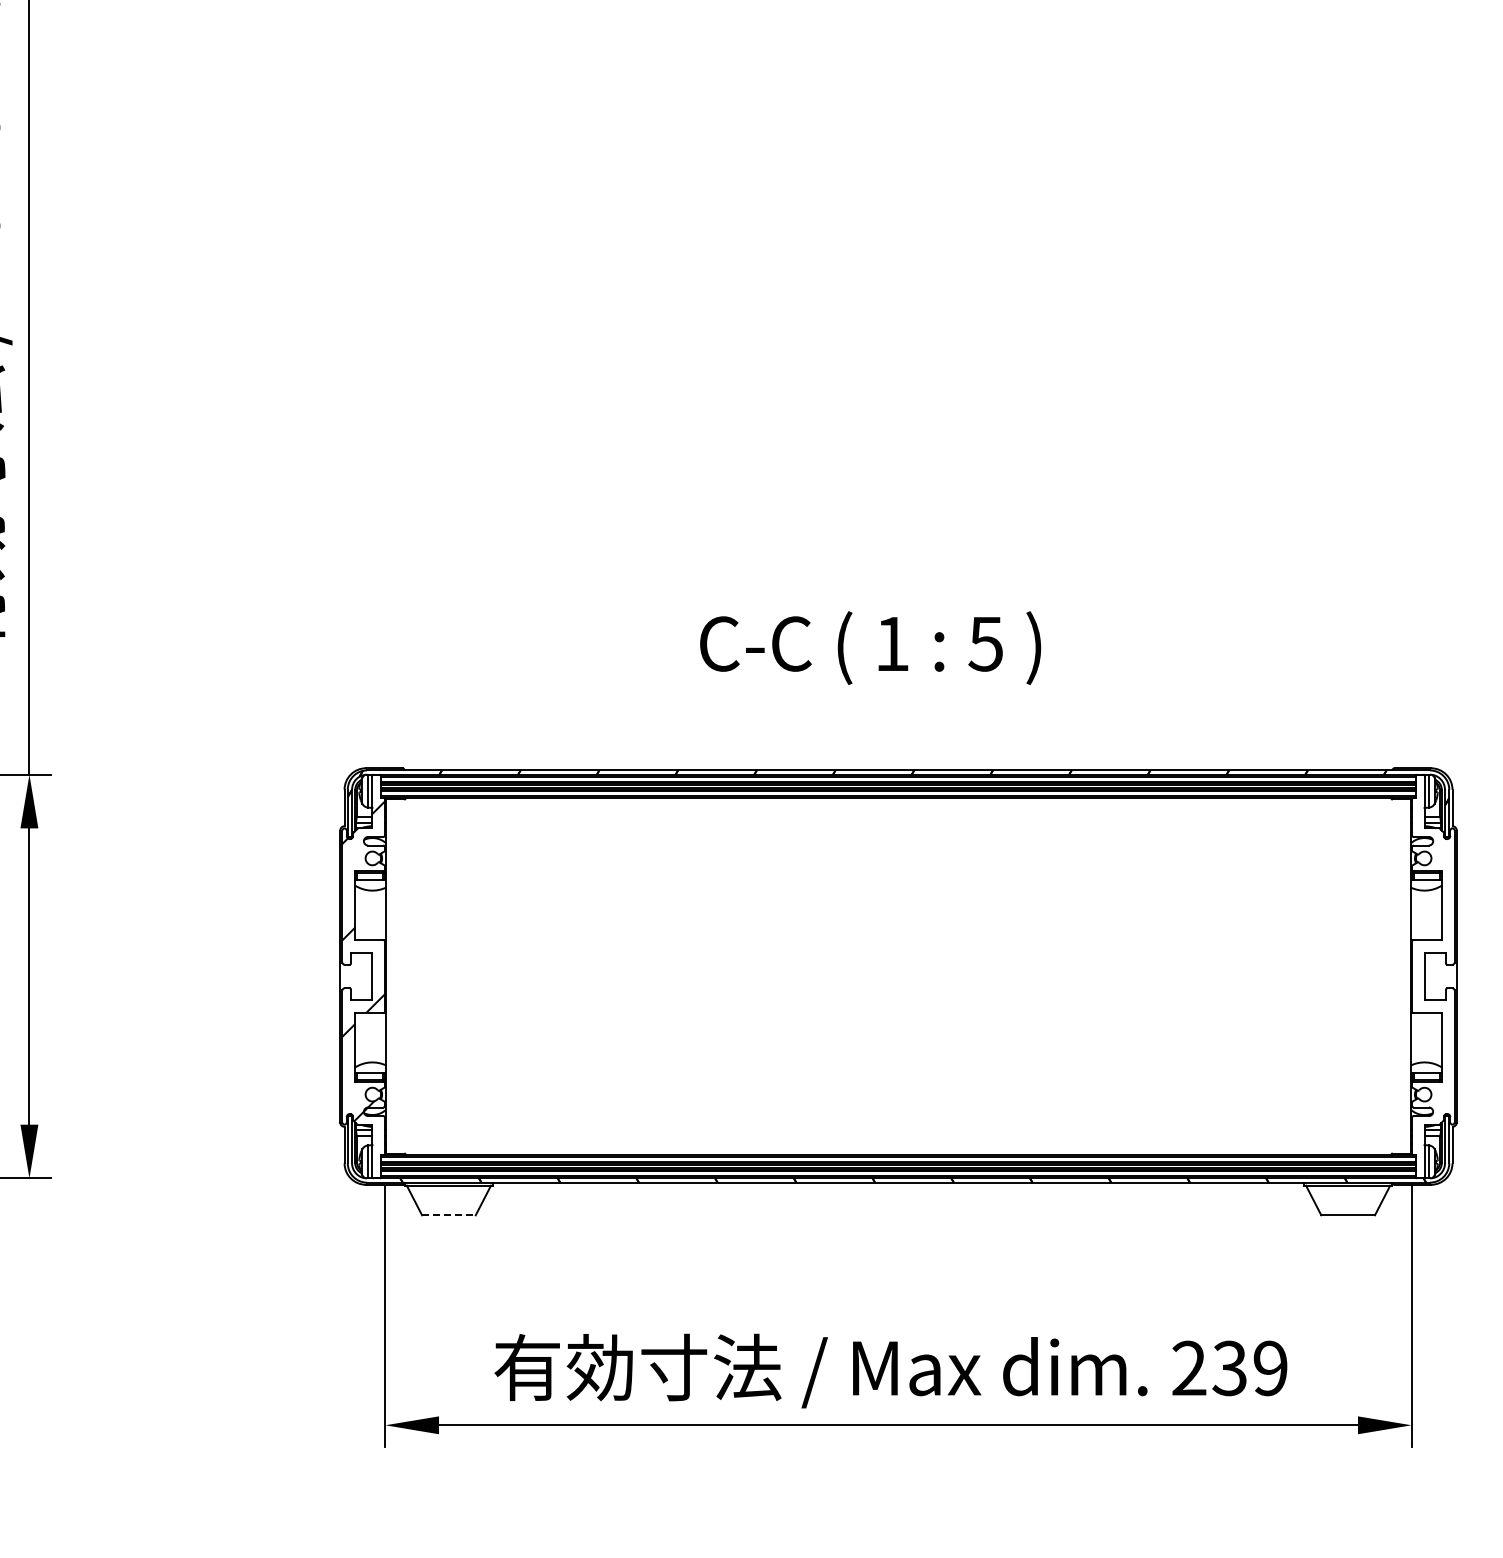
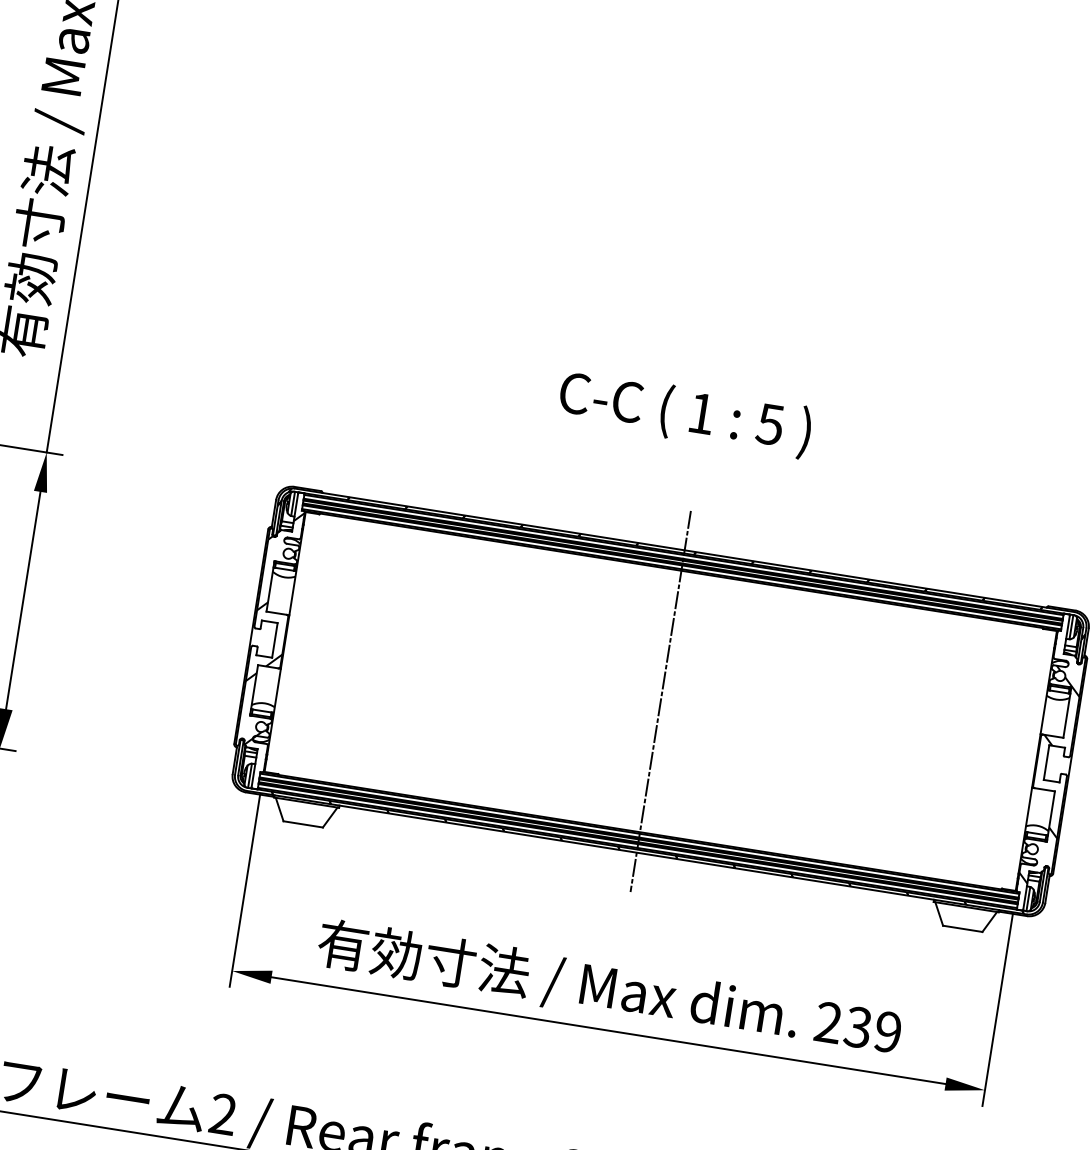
text: (870, 647) -> (685, 413), moved
line: (898, 976) -> (660, 701), added
hatch: (1432, 993) -> (1050, 775), added
line: (448, 1215) -> (302, 824), dashed -> solid

